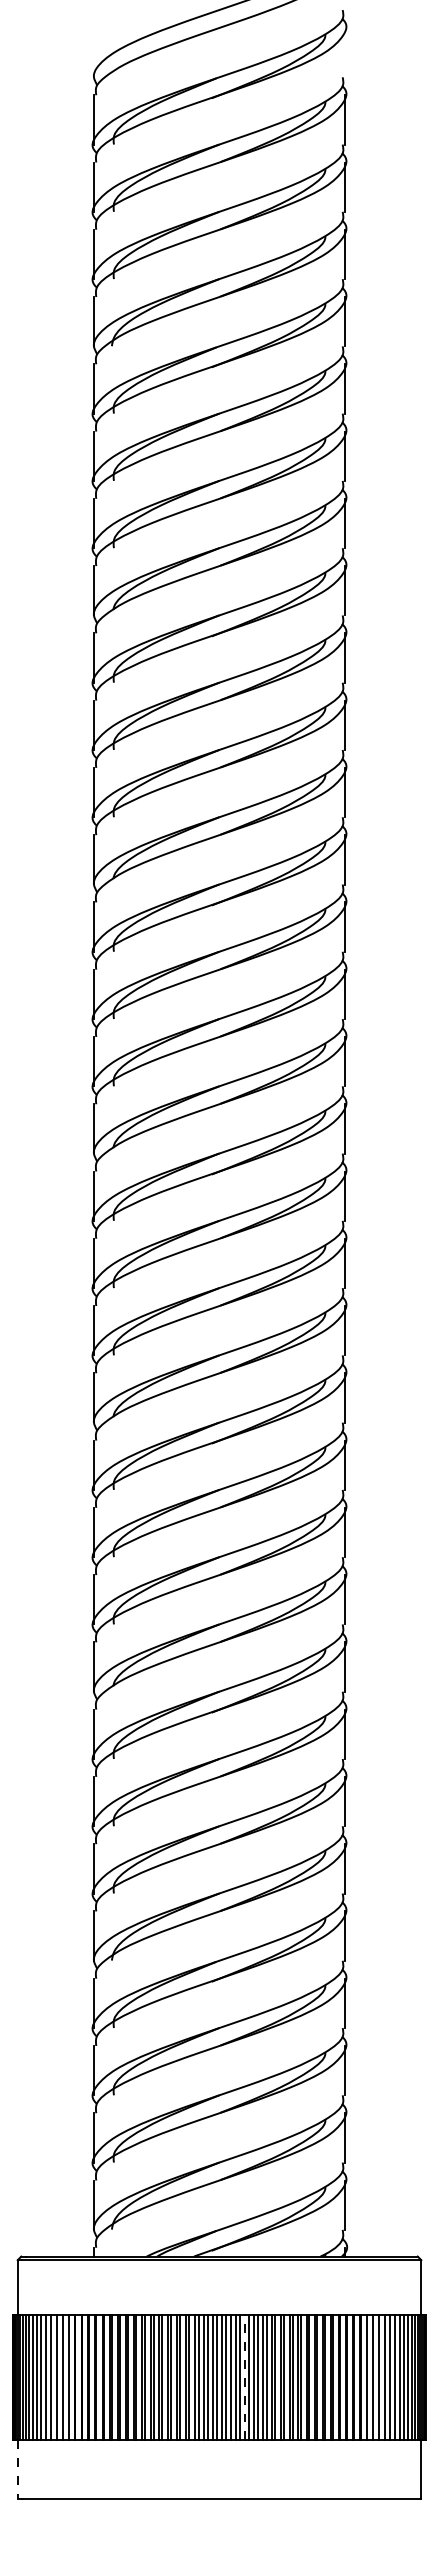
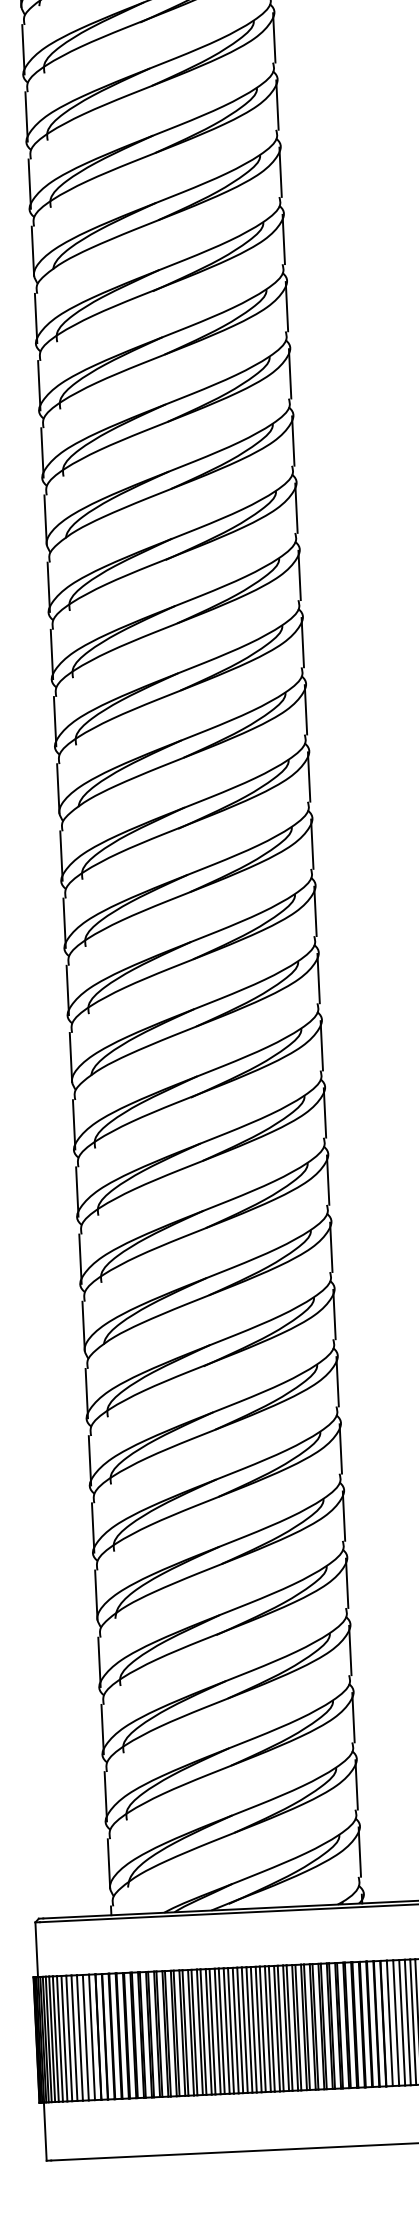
line: (244, 2377) -> (267, 2028), dashed -> solid
line: (17, 2470) -> (45, 2132), dashed -> solid

